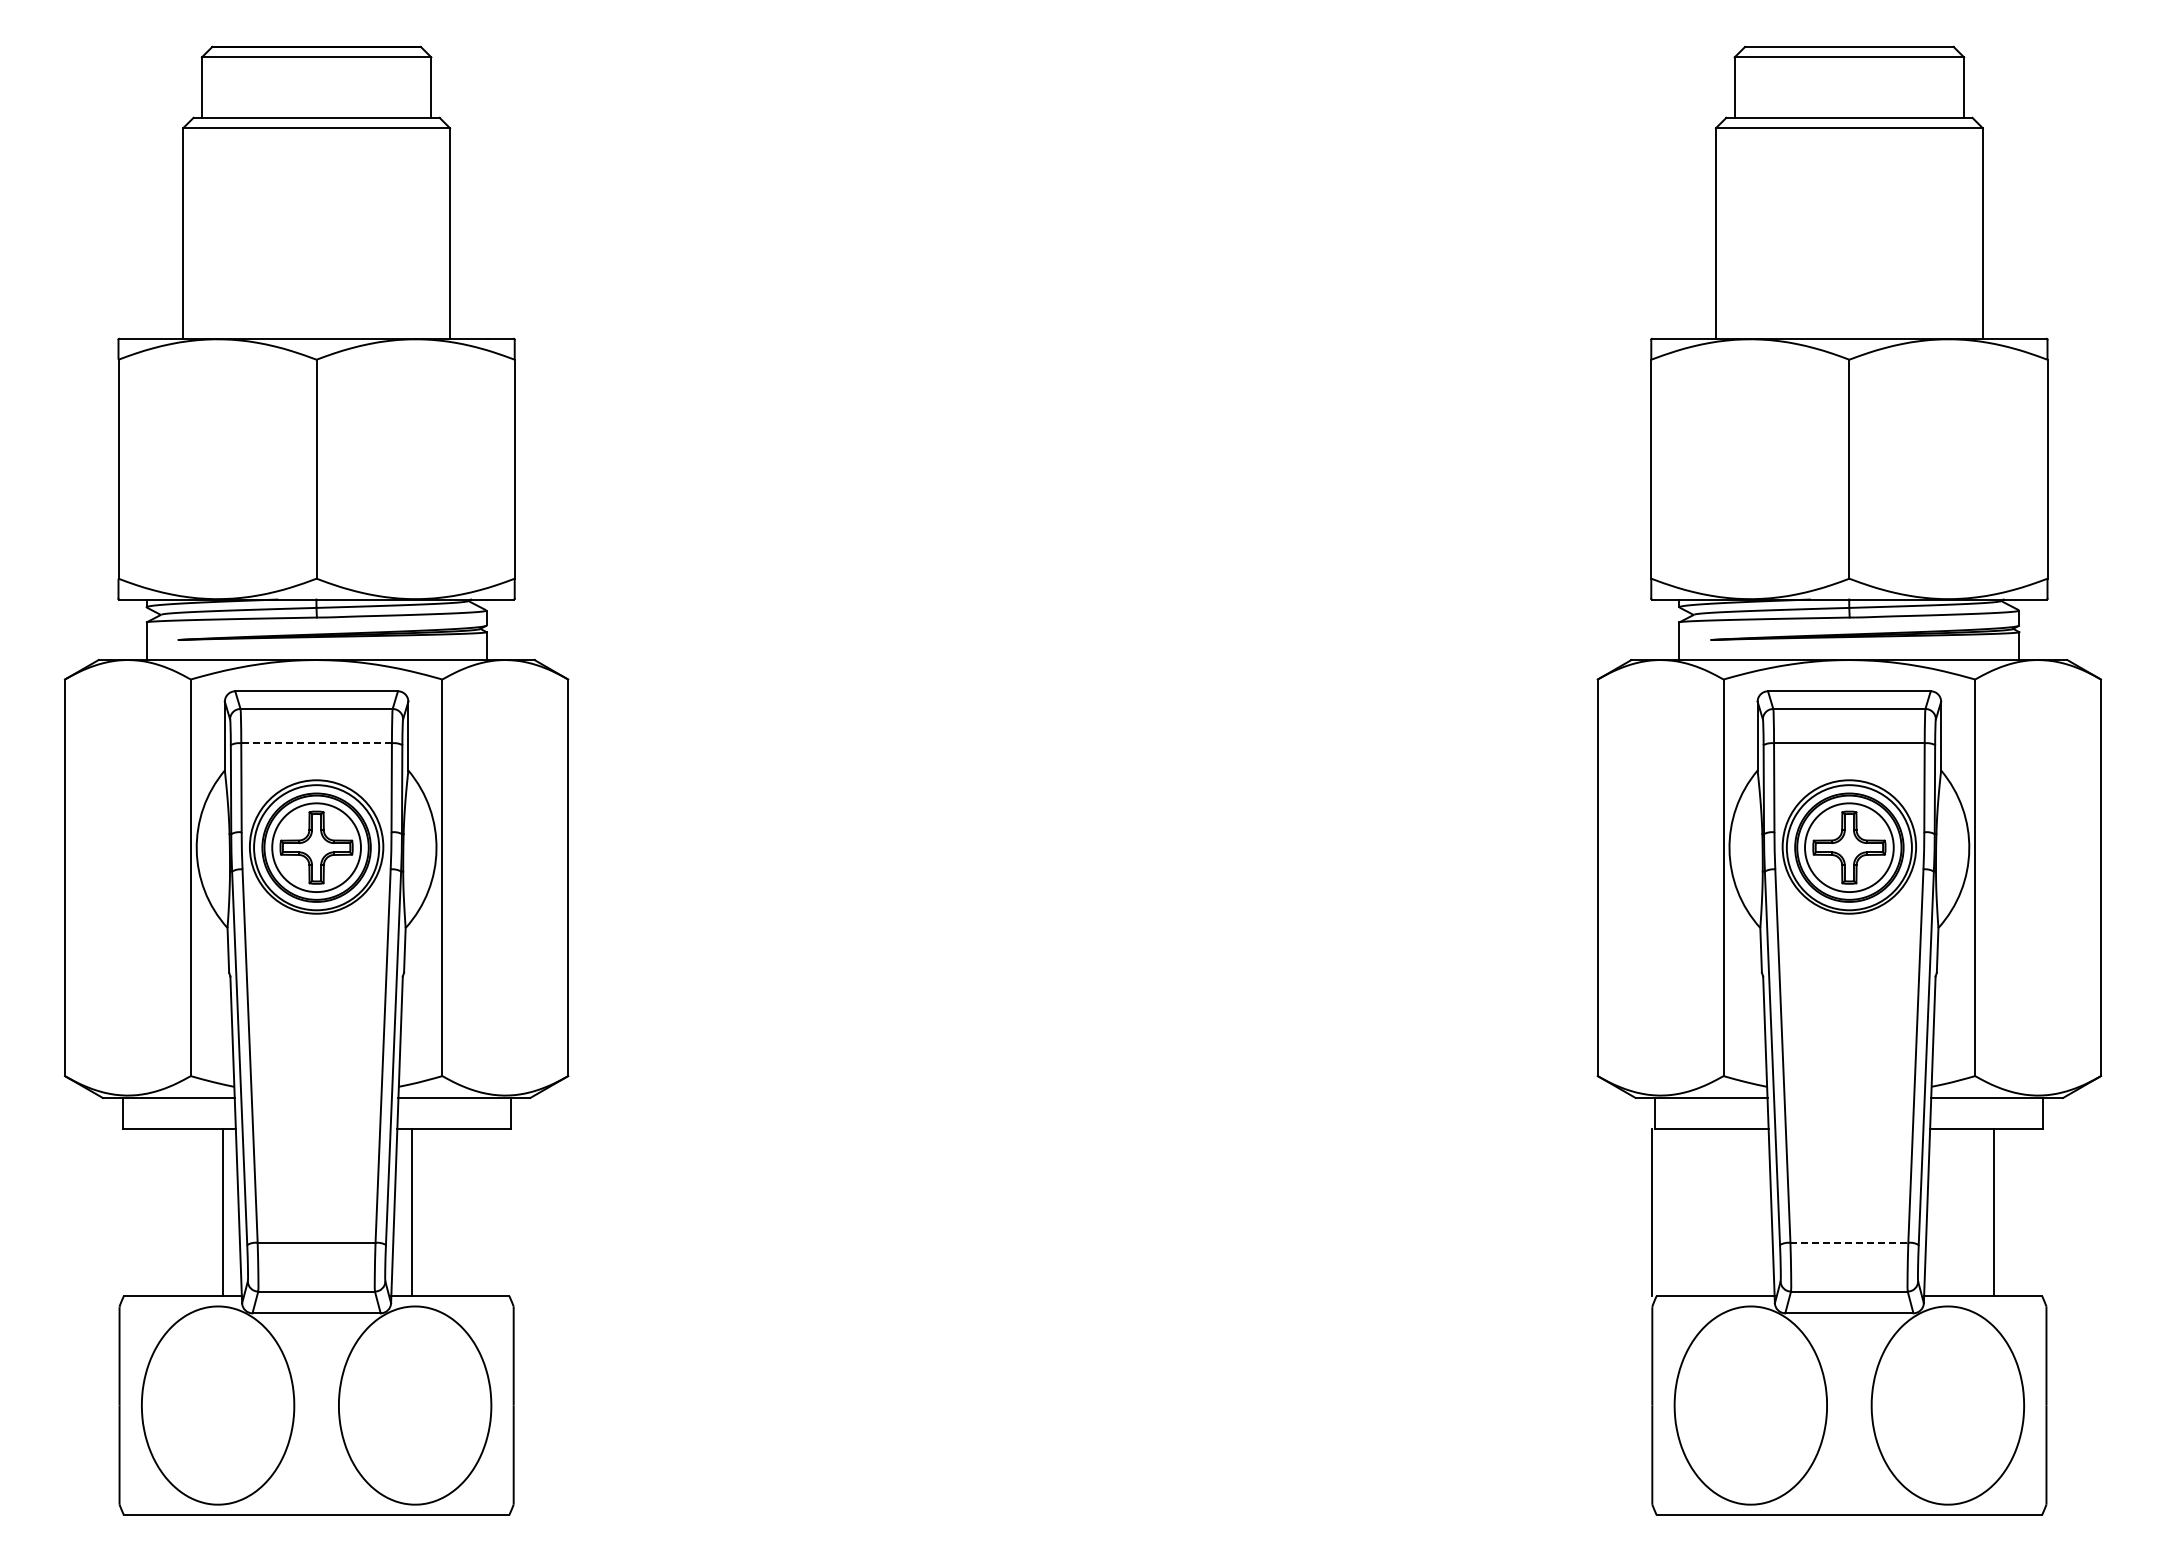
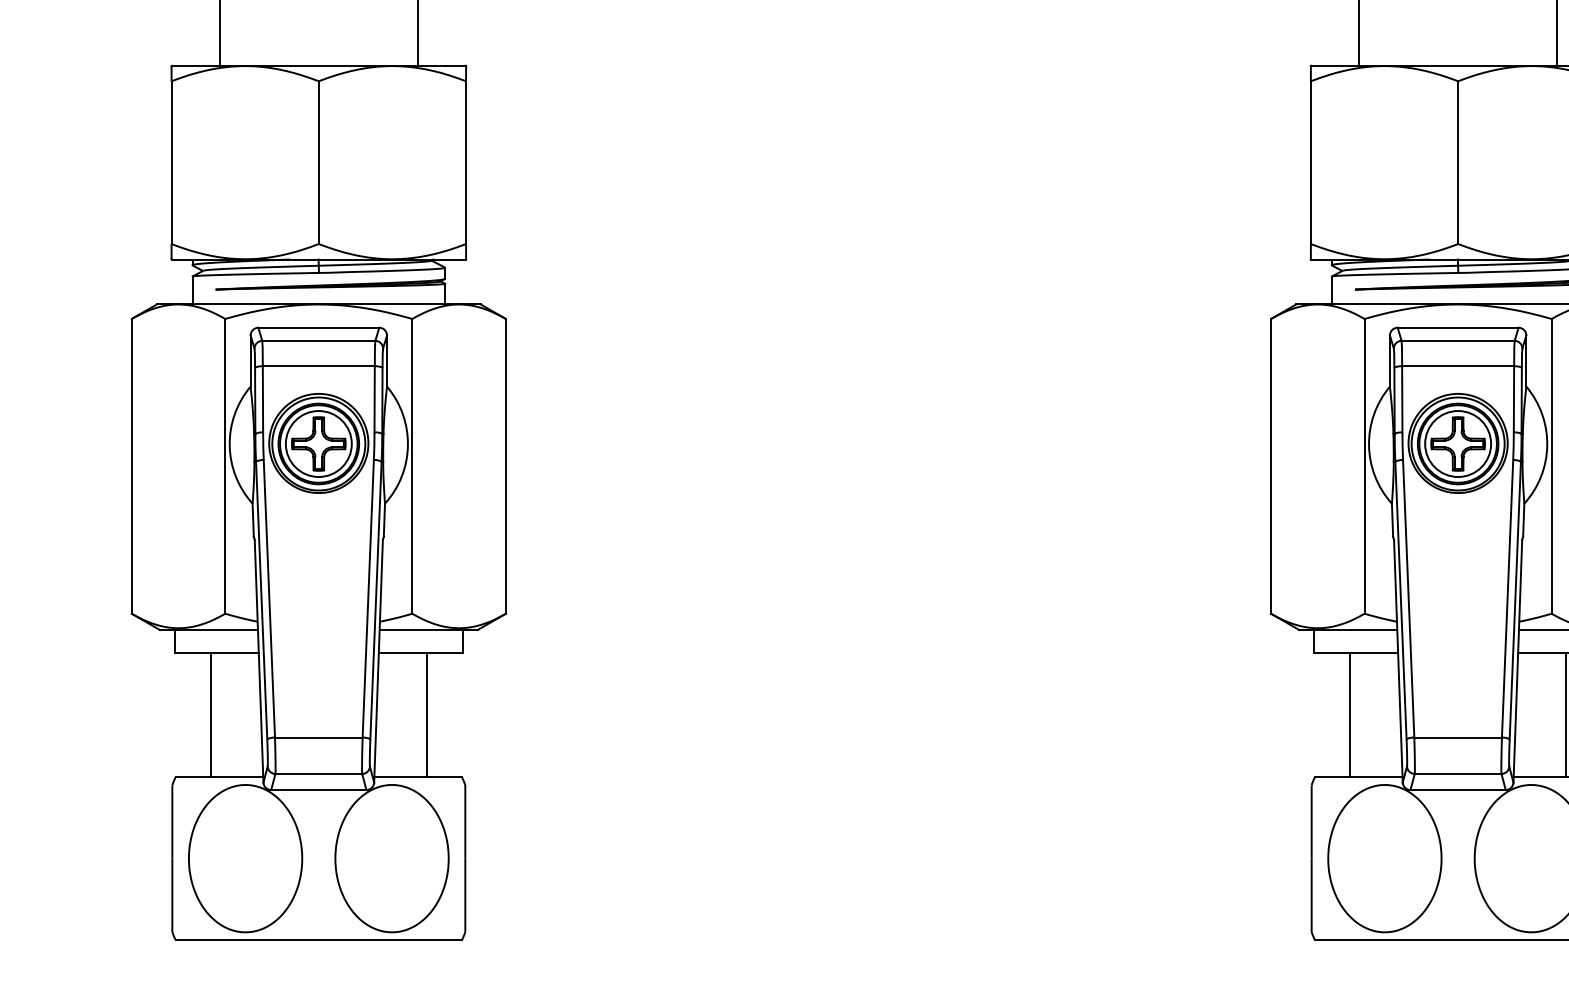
line: (316, 743) -> (318, 366), dashed -> solid
line: (222, 1212) -> (210, 715), moved
line: (411, 1212) -> (426, 715), moved
line: (1652, 1212) -> (1350, 715), moved
line: (1849, 1242) -> (1458, 737), dashed -> solid

